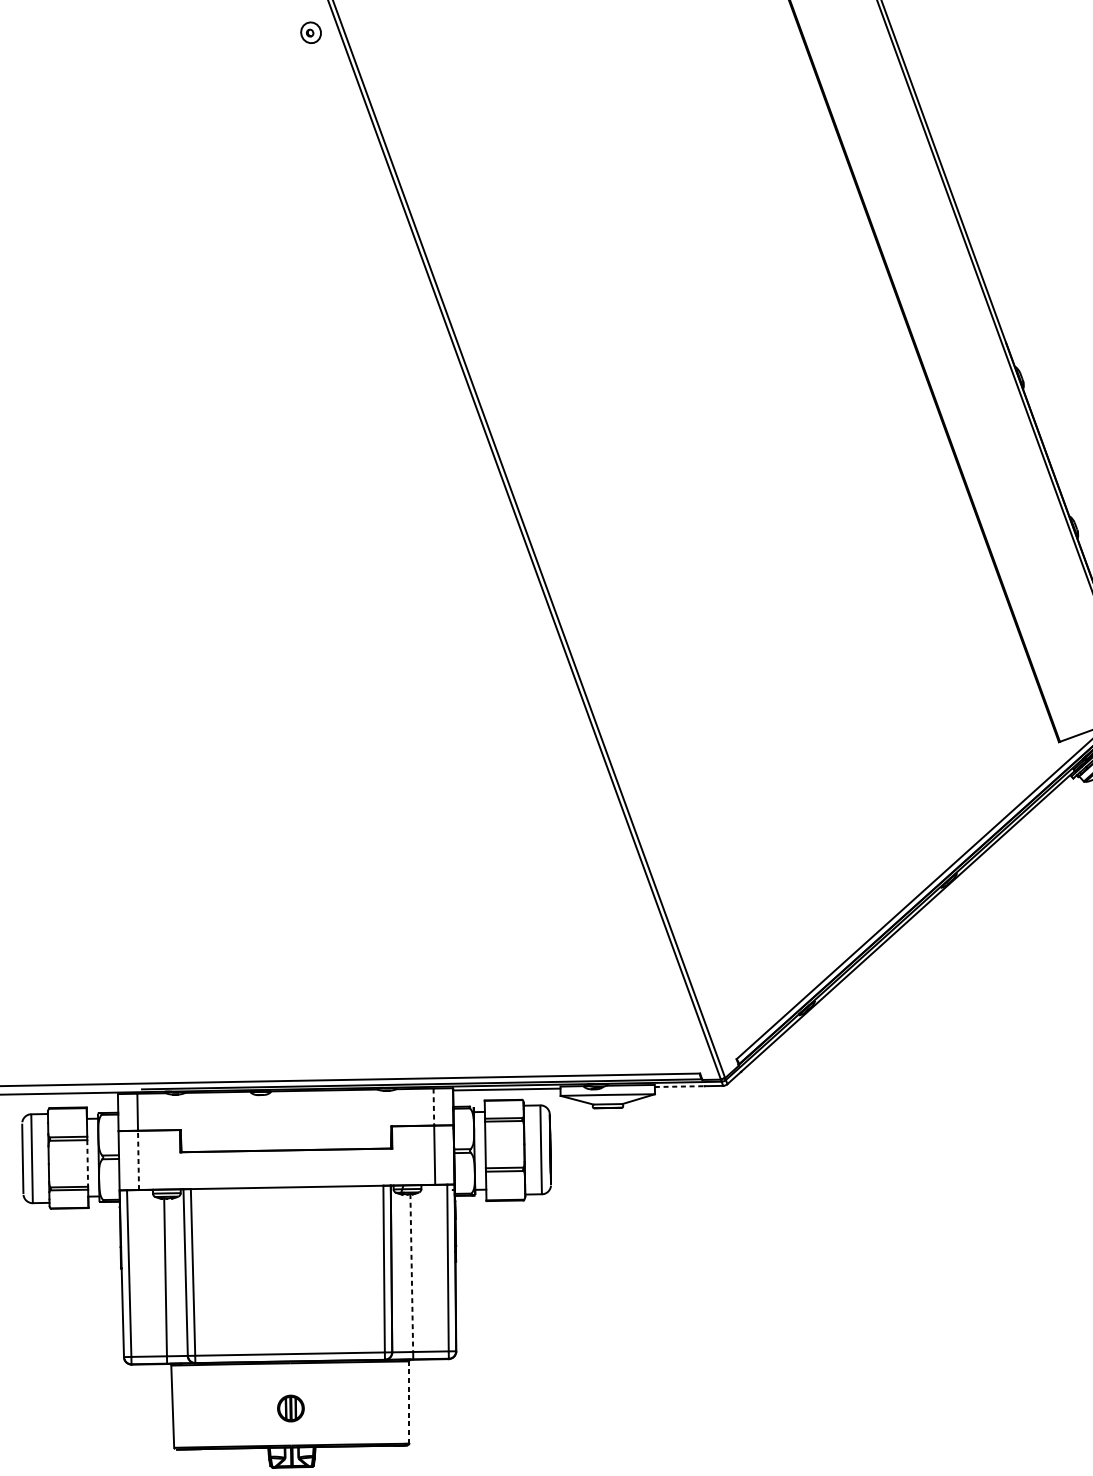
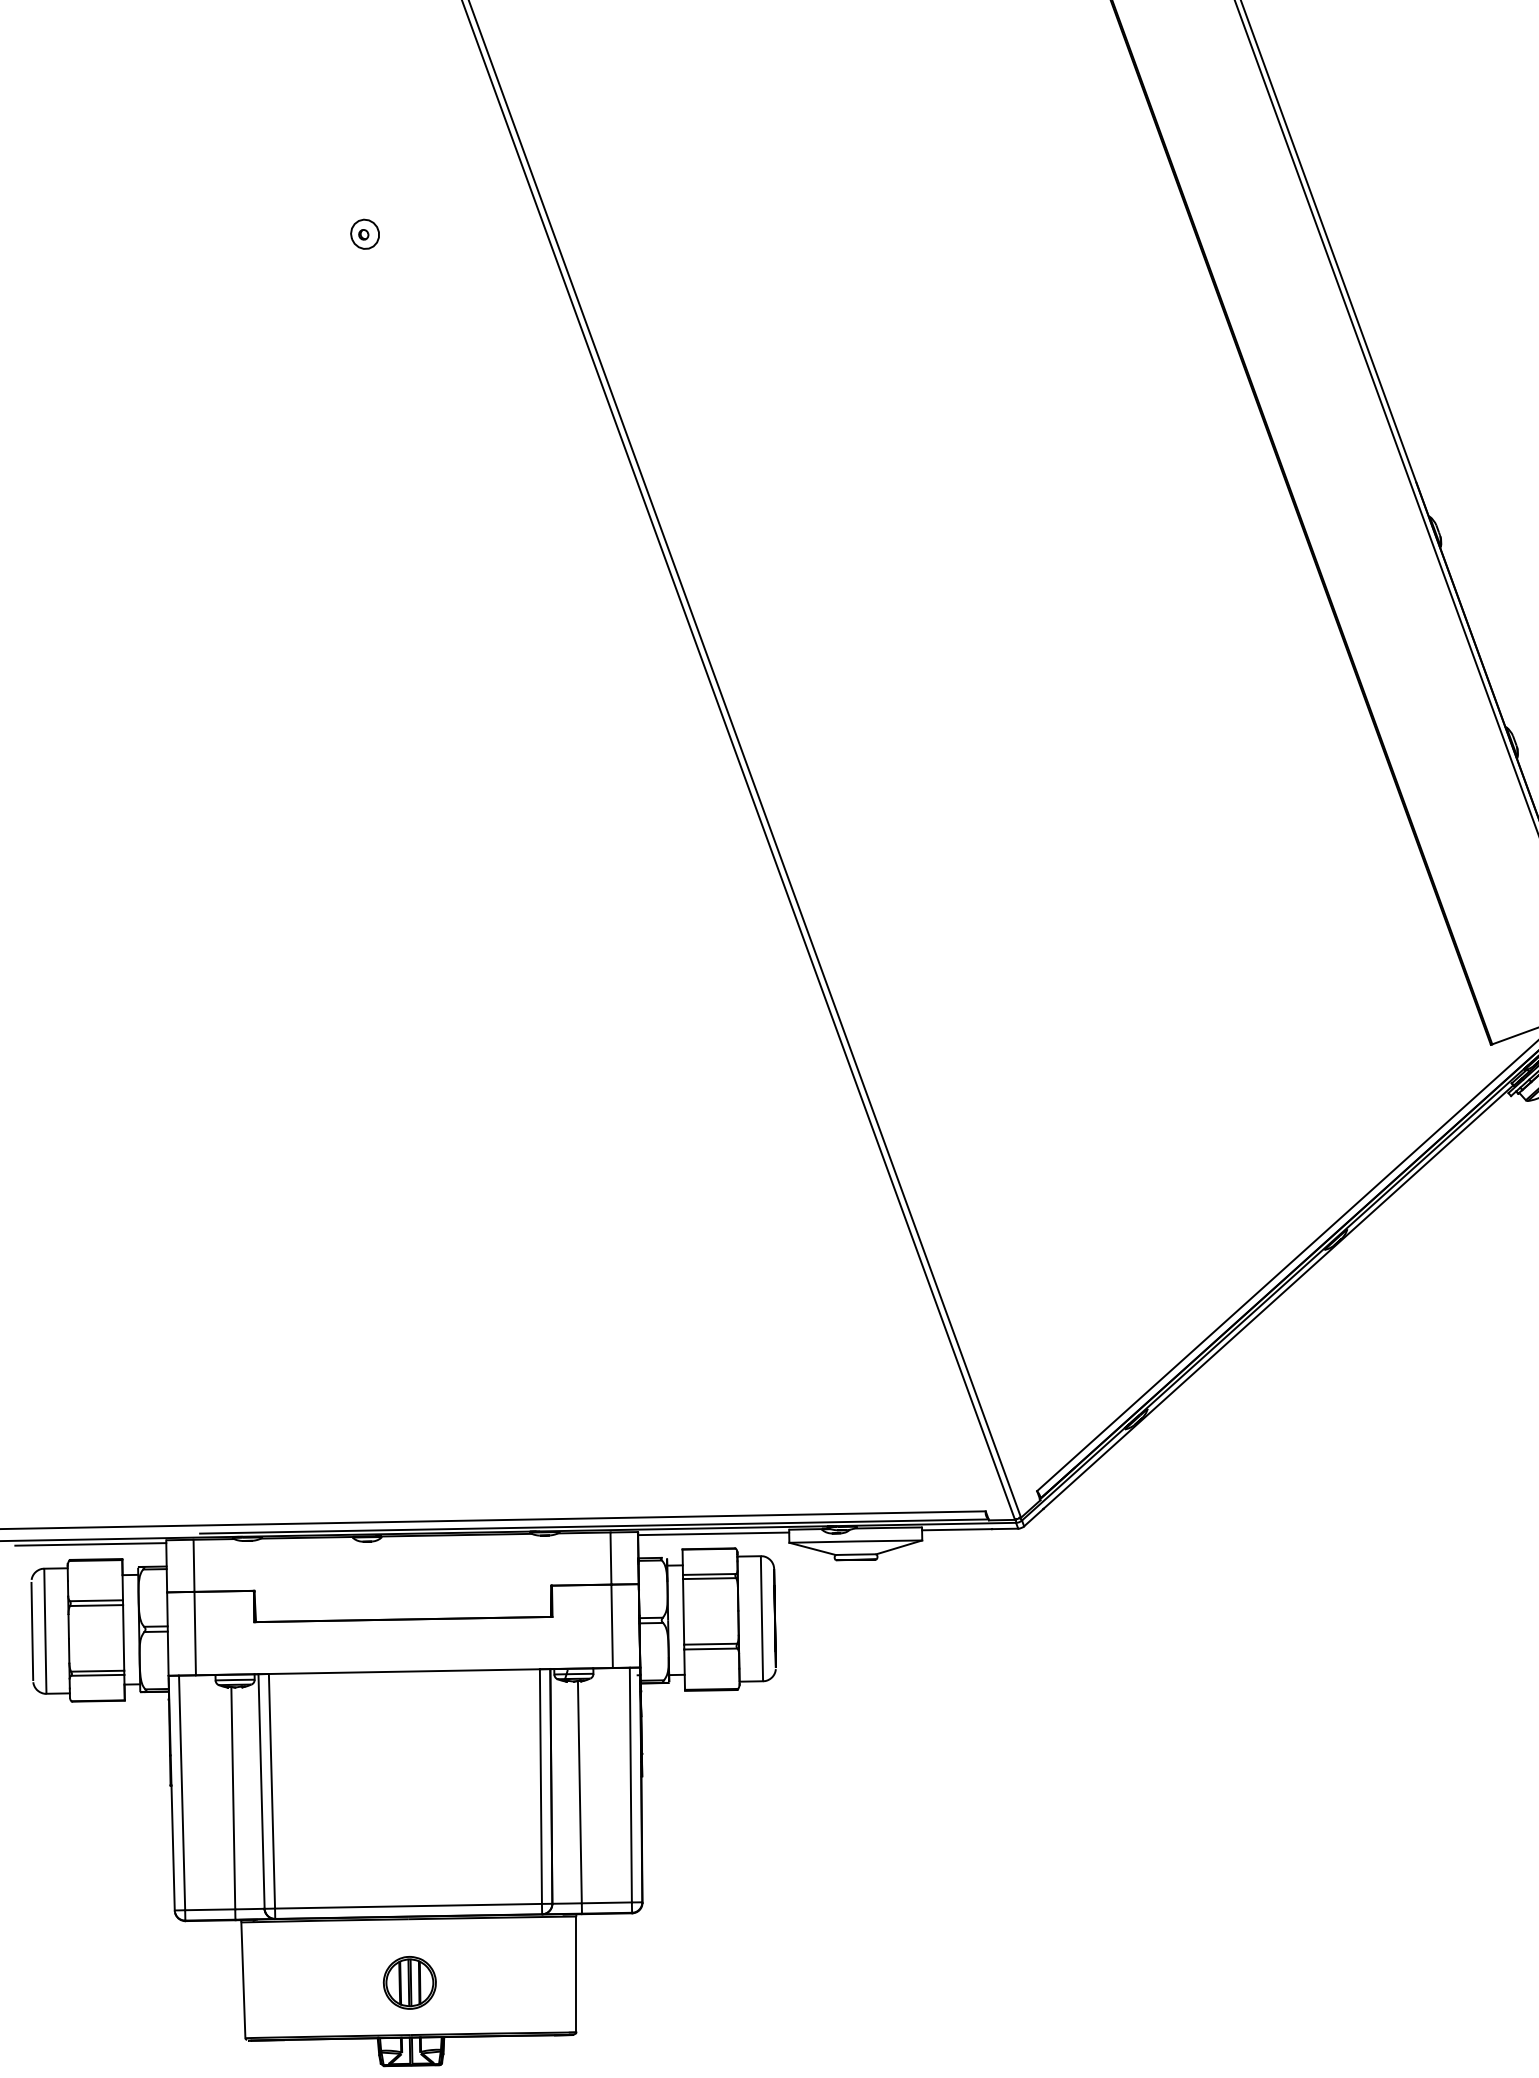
part: (310, 32) -> (364, 233), moved
line: (680, 1086) -> (957, 1529), dashed -> solid
line: (64, 1097) -> (90, 1544), added
line: (433, 1107) -> (610, 1559), dashed -> solid
line: (138, 1160) -> (195, 1633), dashed -> solid
line: (87, 1163) -> (123, 1637), dashed -> solid
line: (411, 1273) -> (579, 1792), dashed -> solid
line: (409, 1402) -> (576, 1974), dashed -> solid
part: (290, 1408) -> (409, 1982), size x1.43

